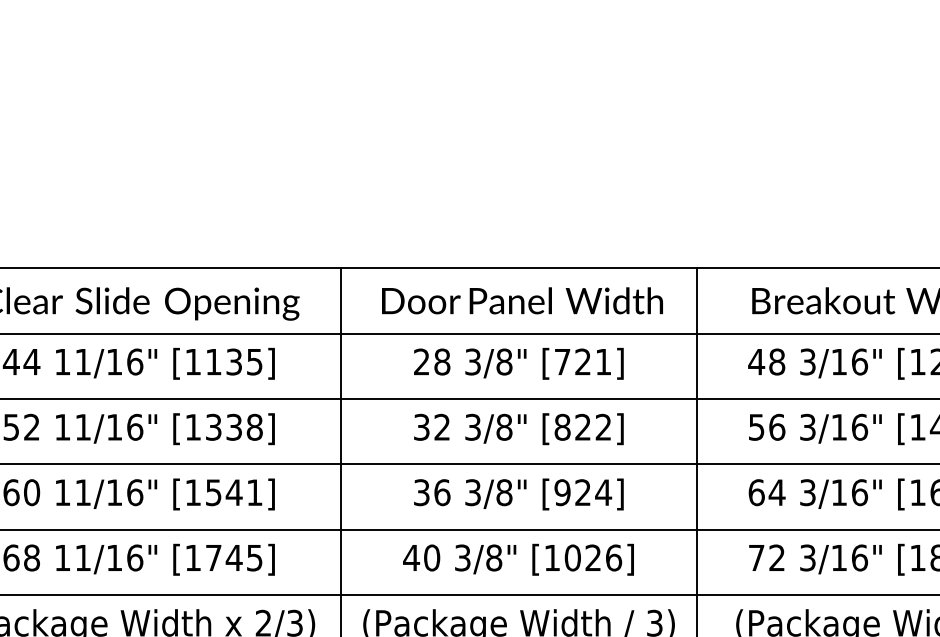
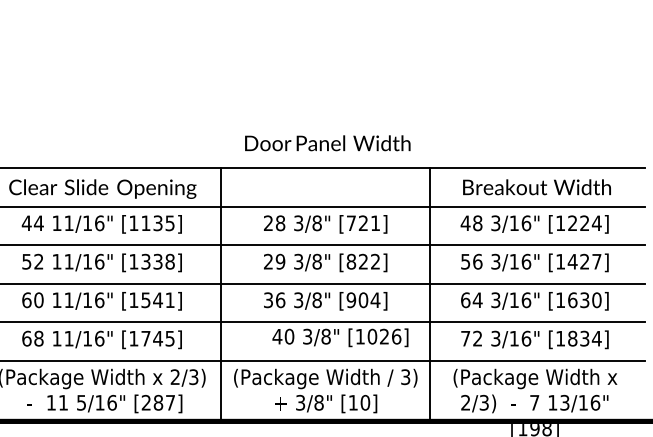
text: (521, 301) -> (327, 143), moved
text: (431, 426) -> (274, 261), 32 -> 29
text: (583, 493) -> (363, 300), [924] -> [904]
text: (518, 559) -> (340, 337), moved

